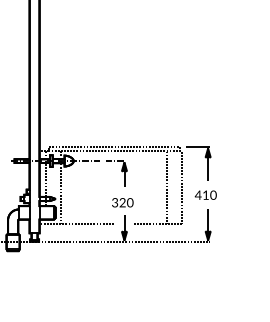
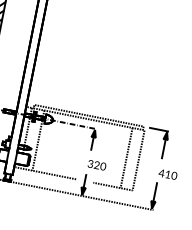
text: (205, 194) -> (167, 173), moved
text: (122, 202) -> (96, 165), moved

